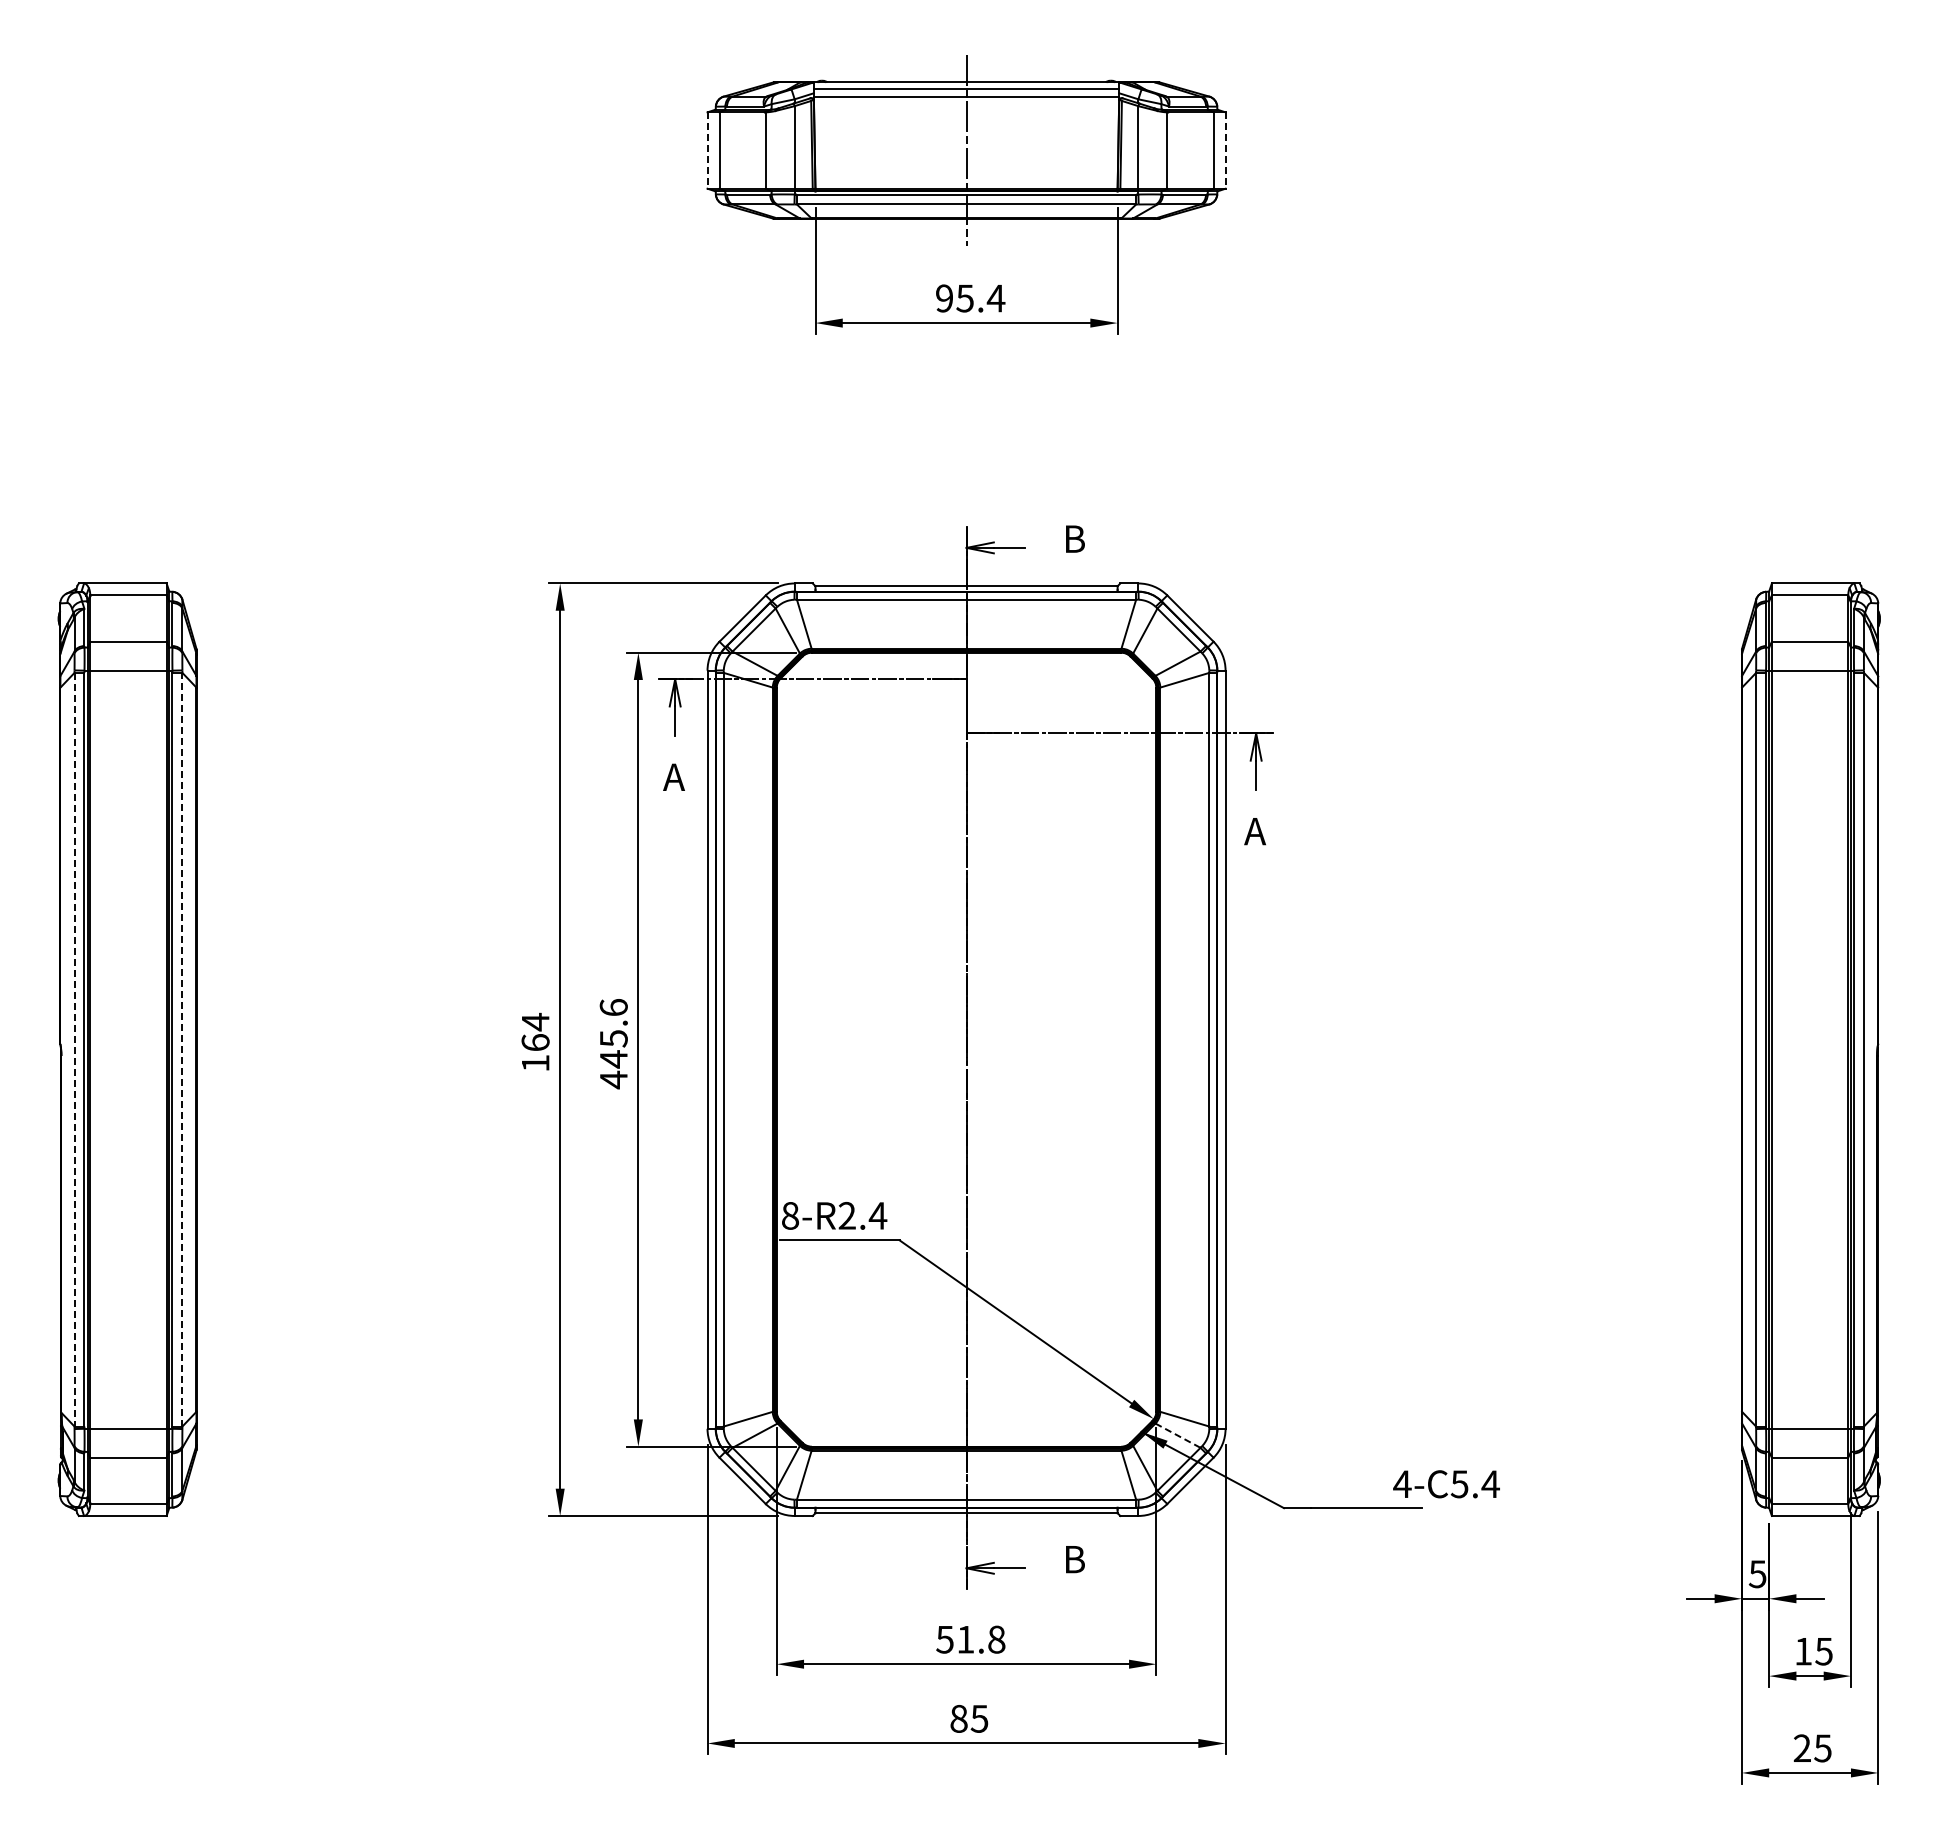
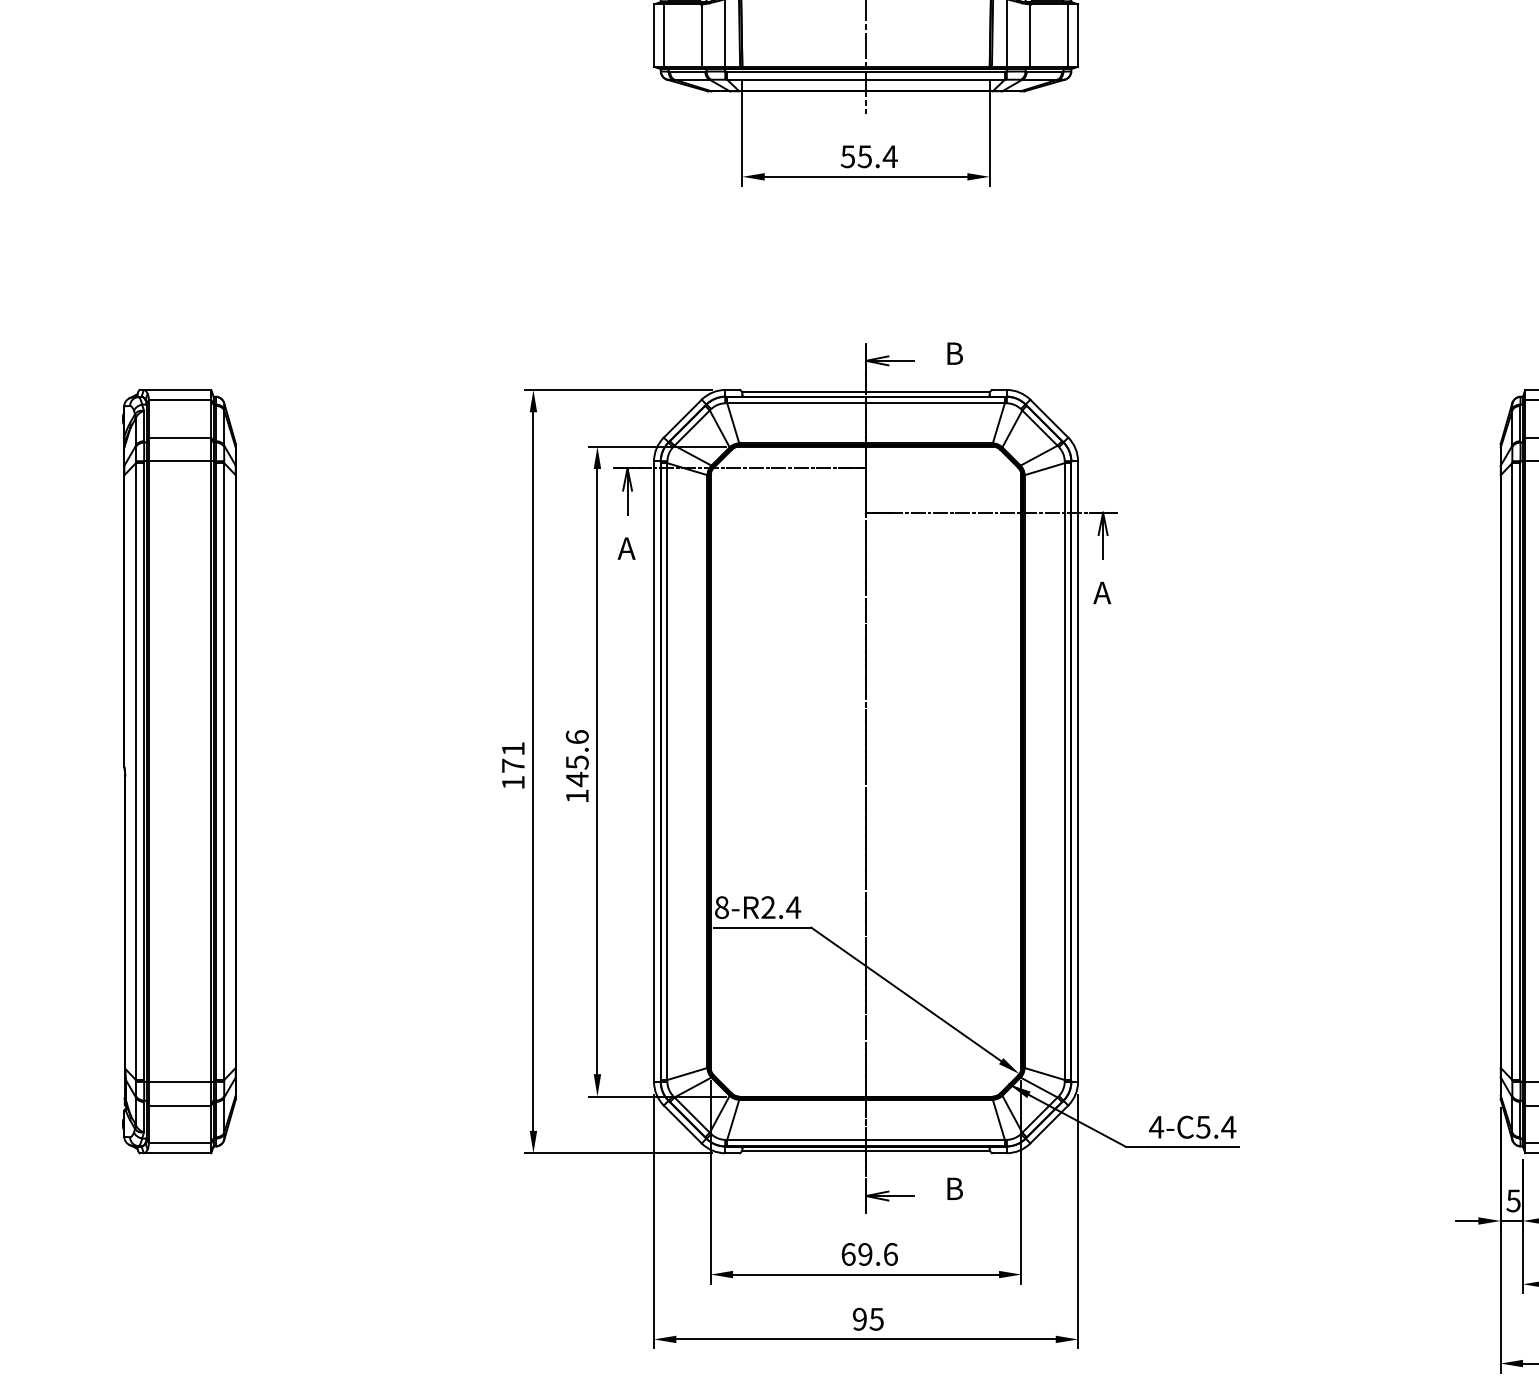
line: (707, 151) -> (654, 36), dashed -> solid
line: (1225, 151) -> (1078, 36), dashed -> solid
text: (943, 298) -> (847, 156), 95.4 -> 55.4
text: (535, 1031) -> (513, 756), 164 -> 171
line: (74, 1049) -> (135, 771), dashed -> solid
line: (182, 1049) -> (224, 771), dashed -> solid
text: (613, 1079) -> (577, 795), 445.6 -> 145.6
line: (1178, 1435) -> (1039, 1087), dashed -> solid
text: (1446, 1484) -> (1192, 1127), moved
text: (970, 1639) -> (869, 1254), 51.8 -> 69.6
text: (958, 1718) -> (859, 1318), 85 -> 95

